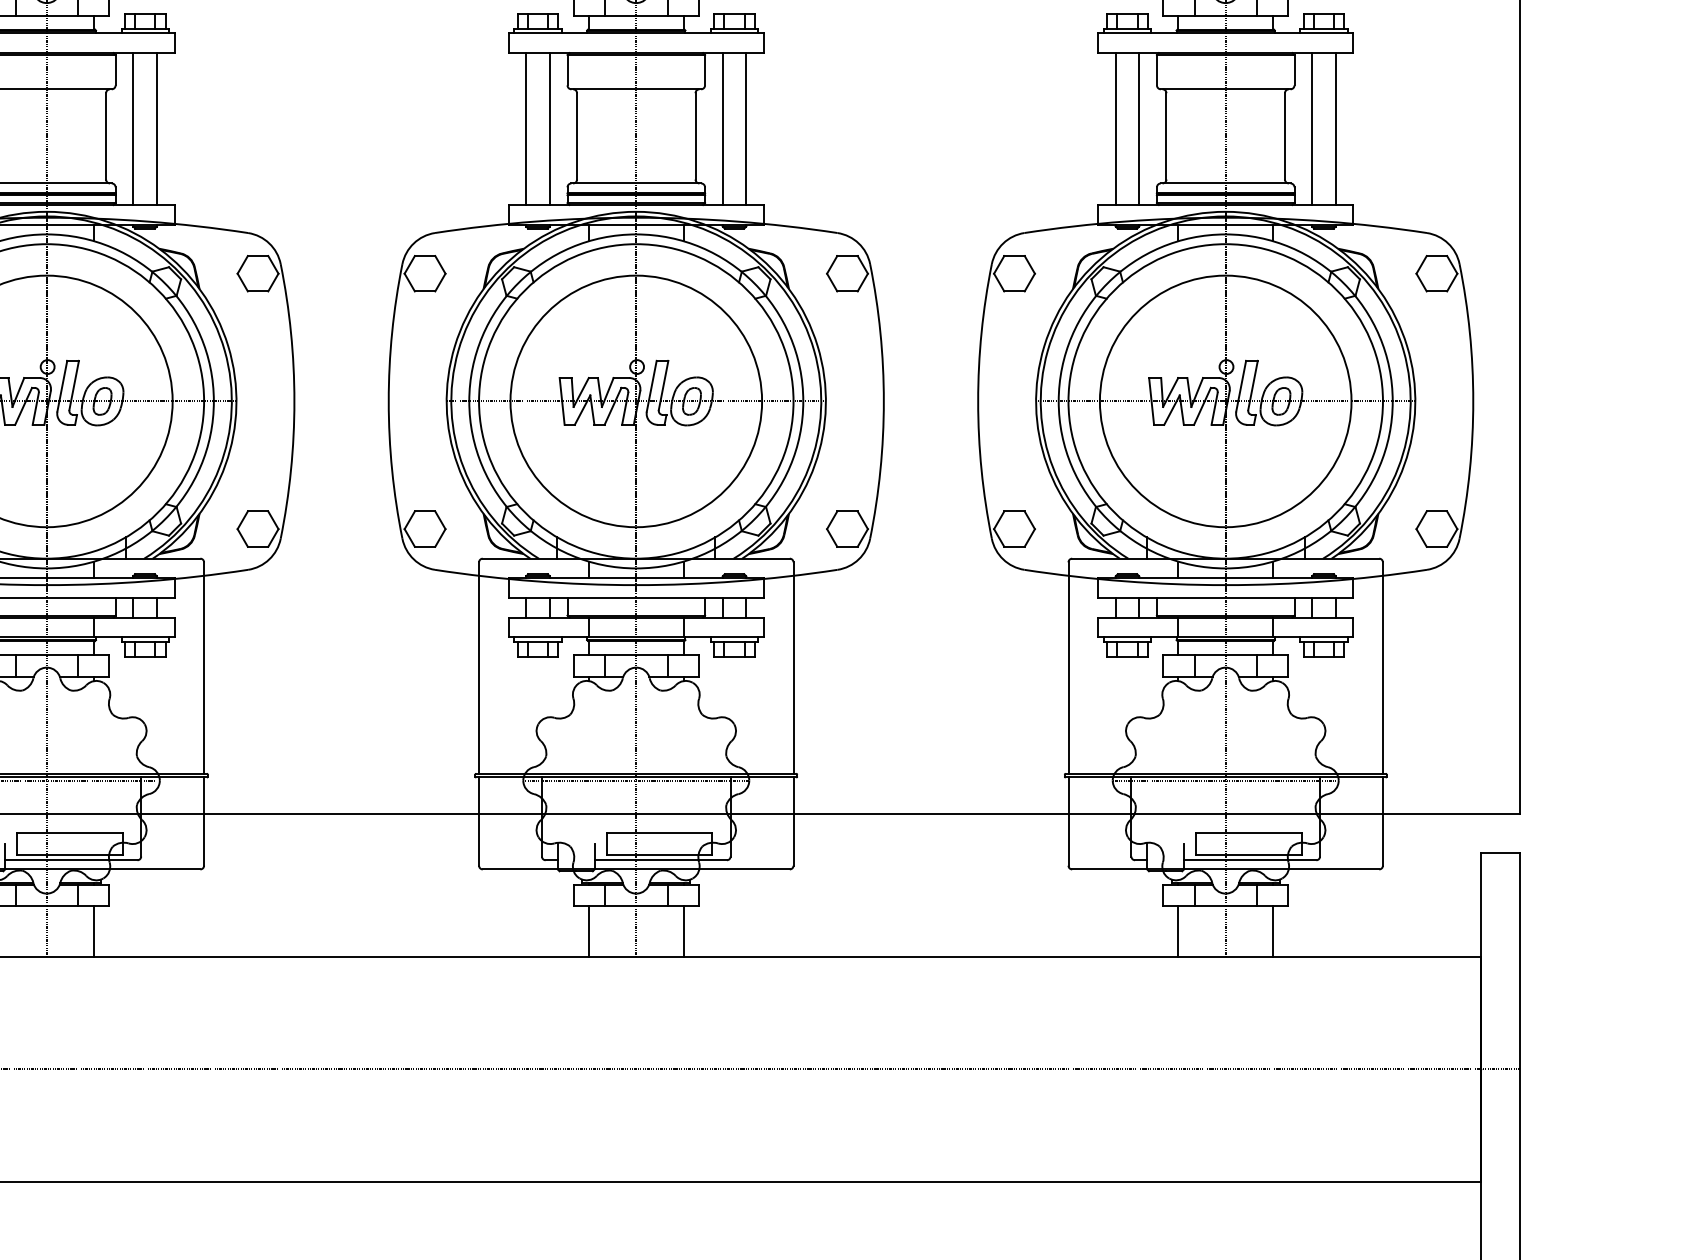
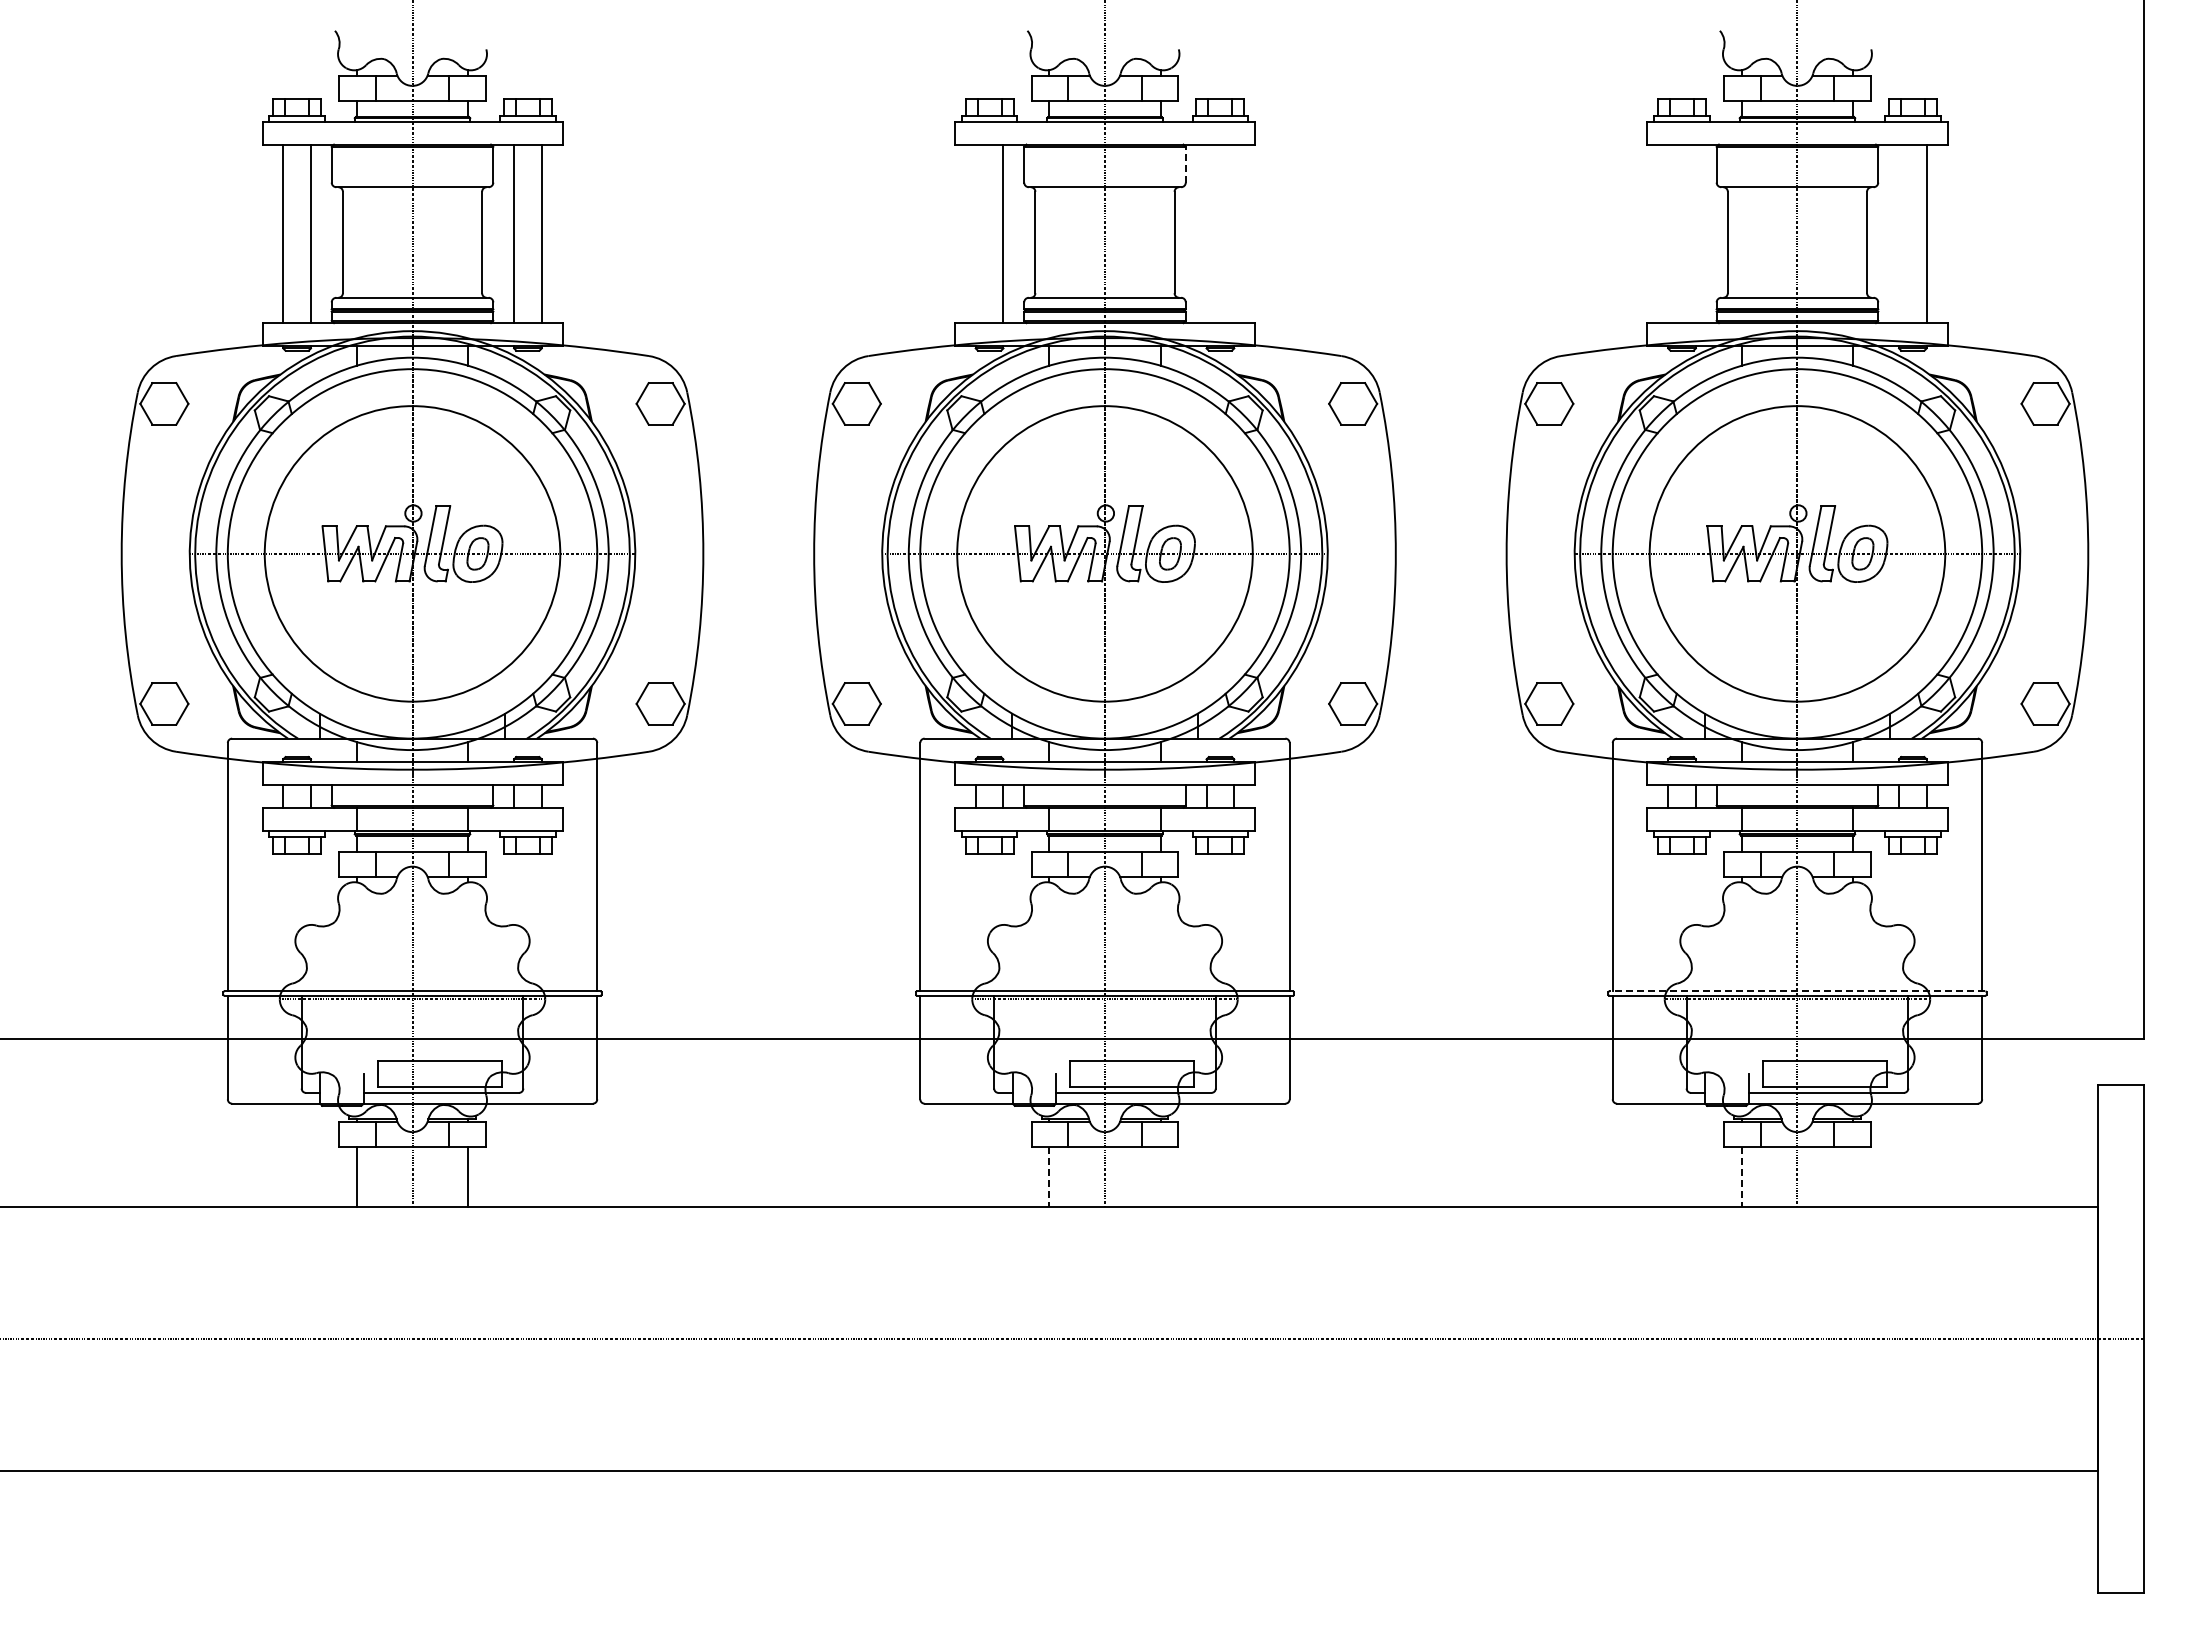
line: (704, 69) -> (1185, 164), solid -> dashed
line: (526, 128) -> (975, 233), removed
line: (722, 128) -> (1206, 233), removed
line: (746, 128) -> (1234, 233), removed
line: (1115, 128) -> (1668, 233), removed
line: (1138, 128) -> (1695, 233), removed
line: (1312, 128) -> (1899, 233), removed
line: (1225, 773) -> (1797, 991), solid -> dashed
line: (589, 931) -> (1049, 1176), solid -> dashed
line: (683, 931) -> (1160, 1176), removed
line: (1178, 931) -> (1741, 1176), solid -> dashed
line: (1273, 931) -> (1853, 1176), removed

